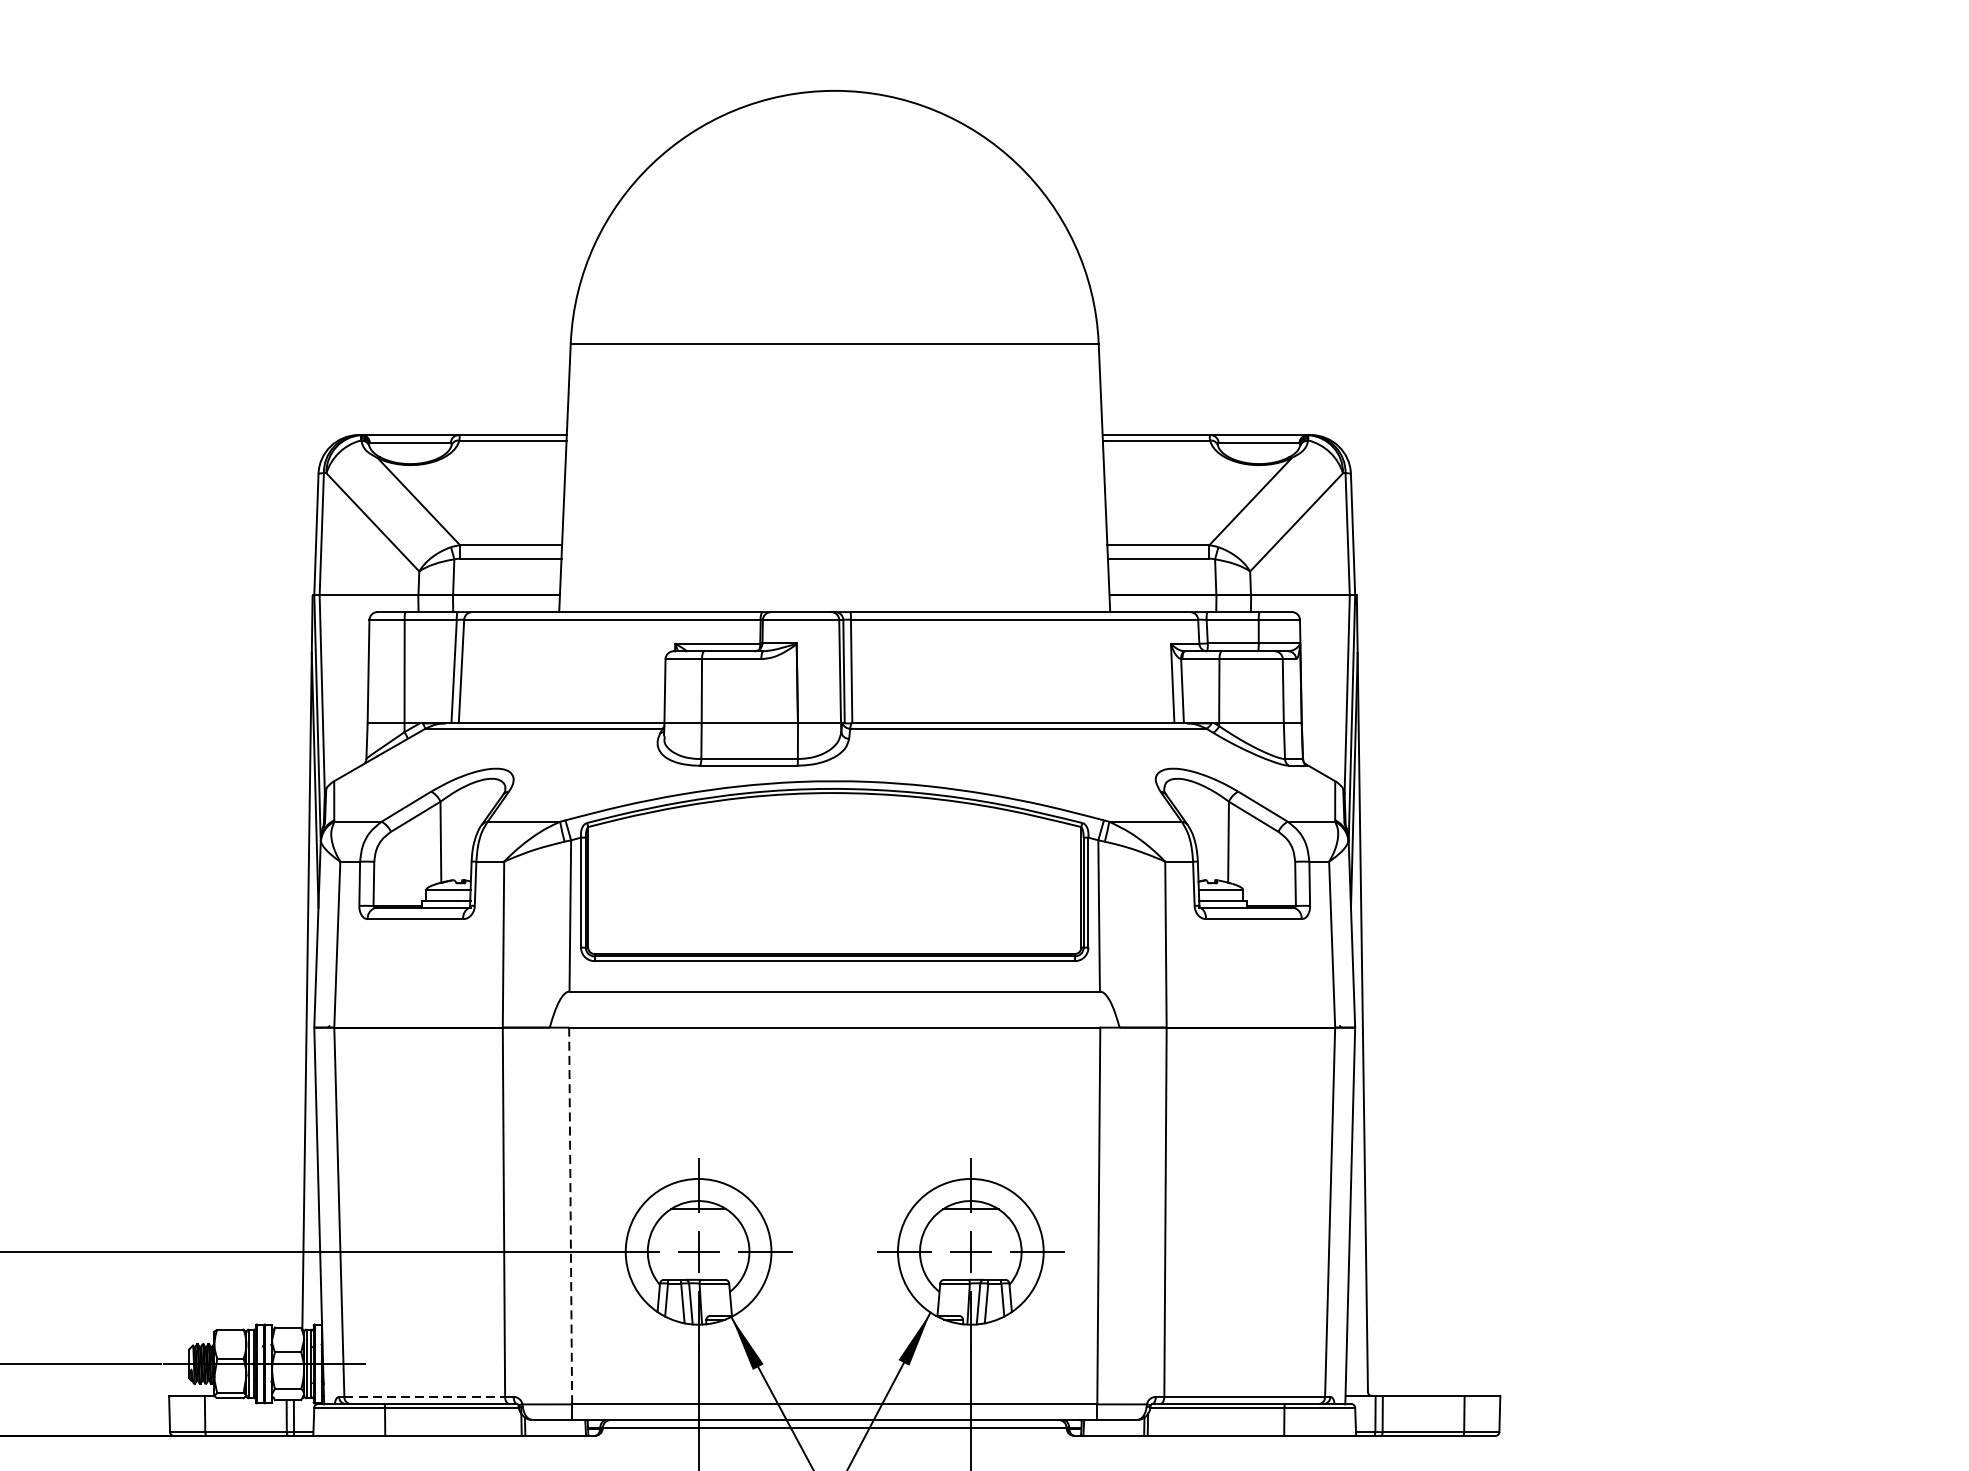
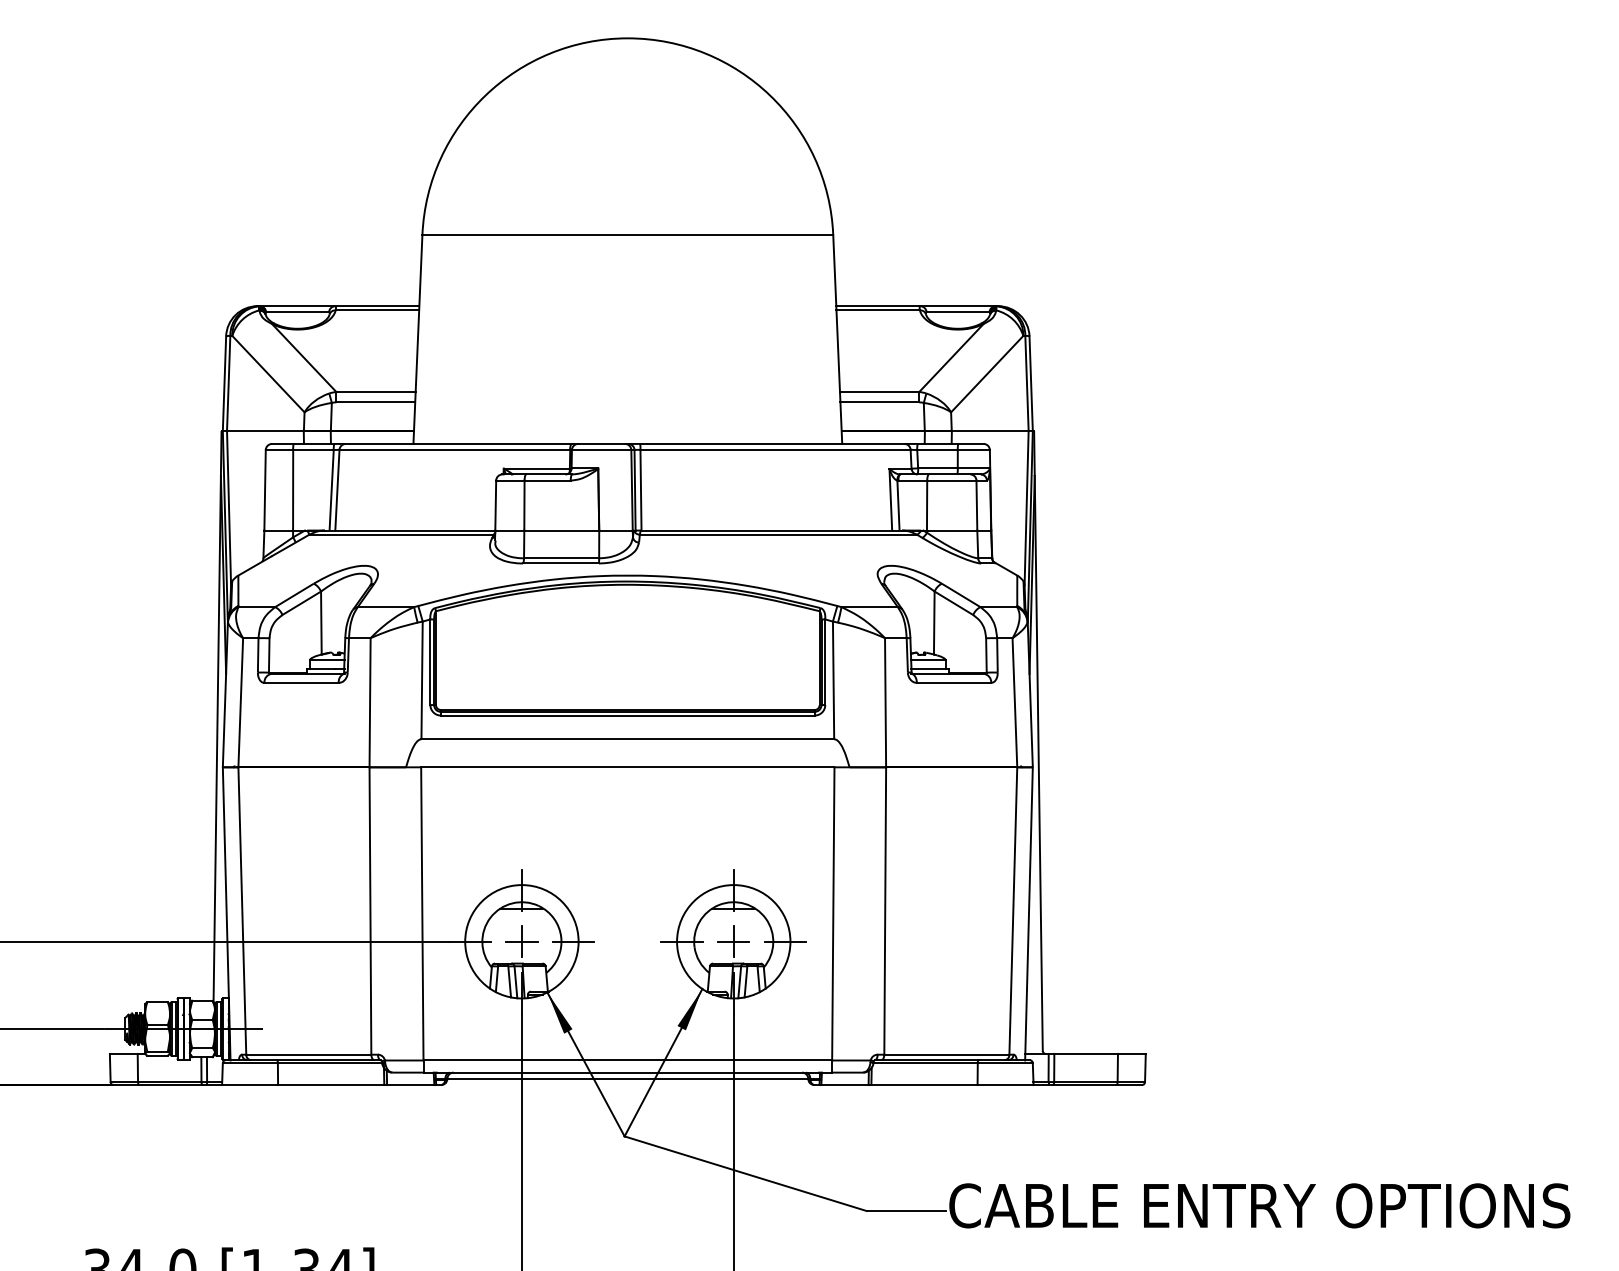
line: (570, 1215) -> (422, 913), dashed -> solid
line: (424, 1396) -> (308, 1054), dashed -> solid

